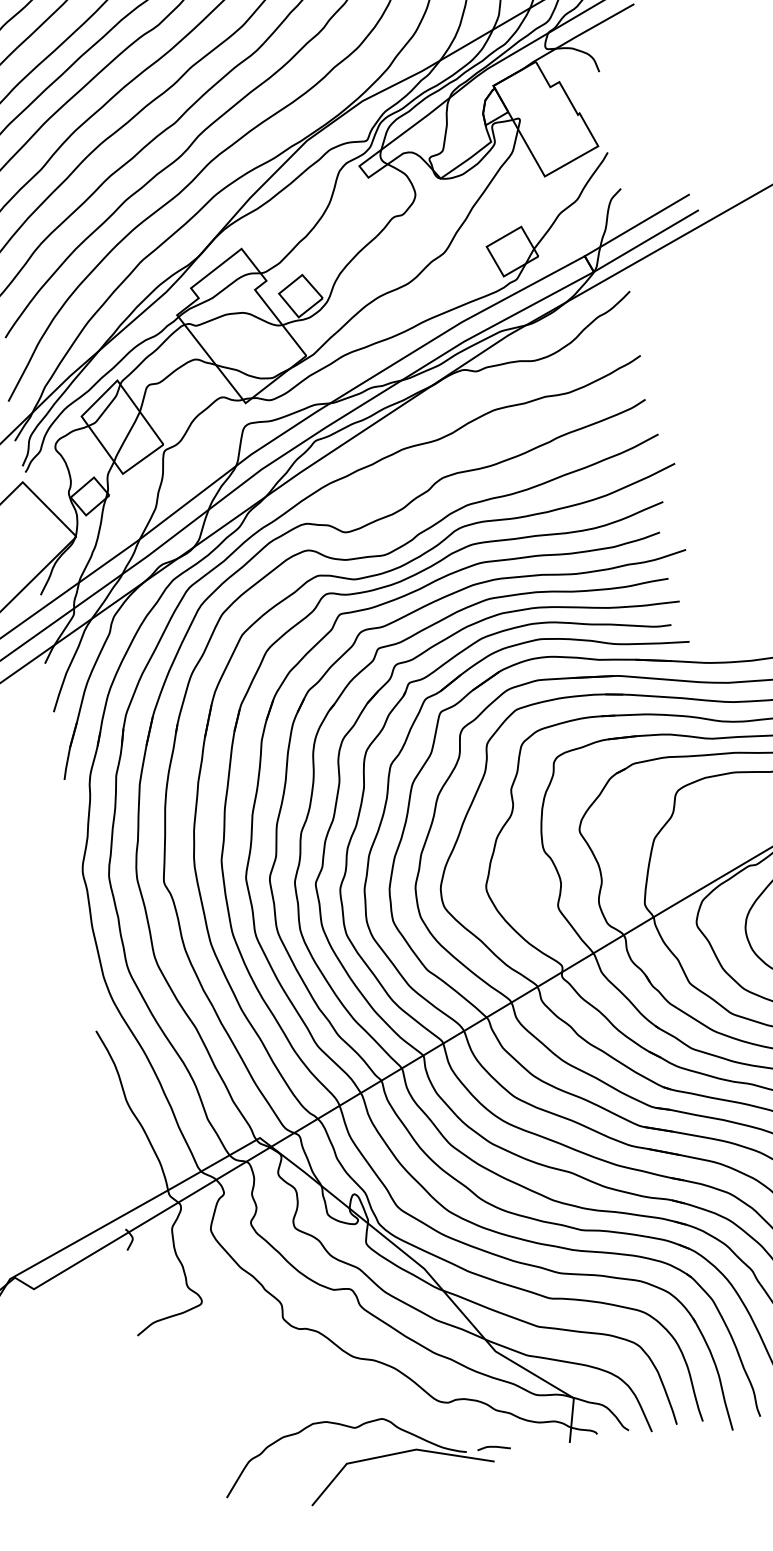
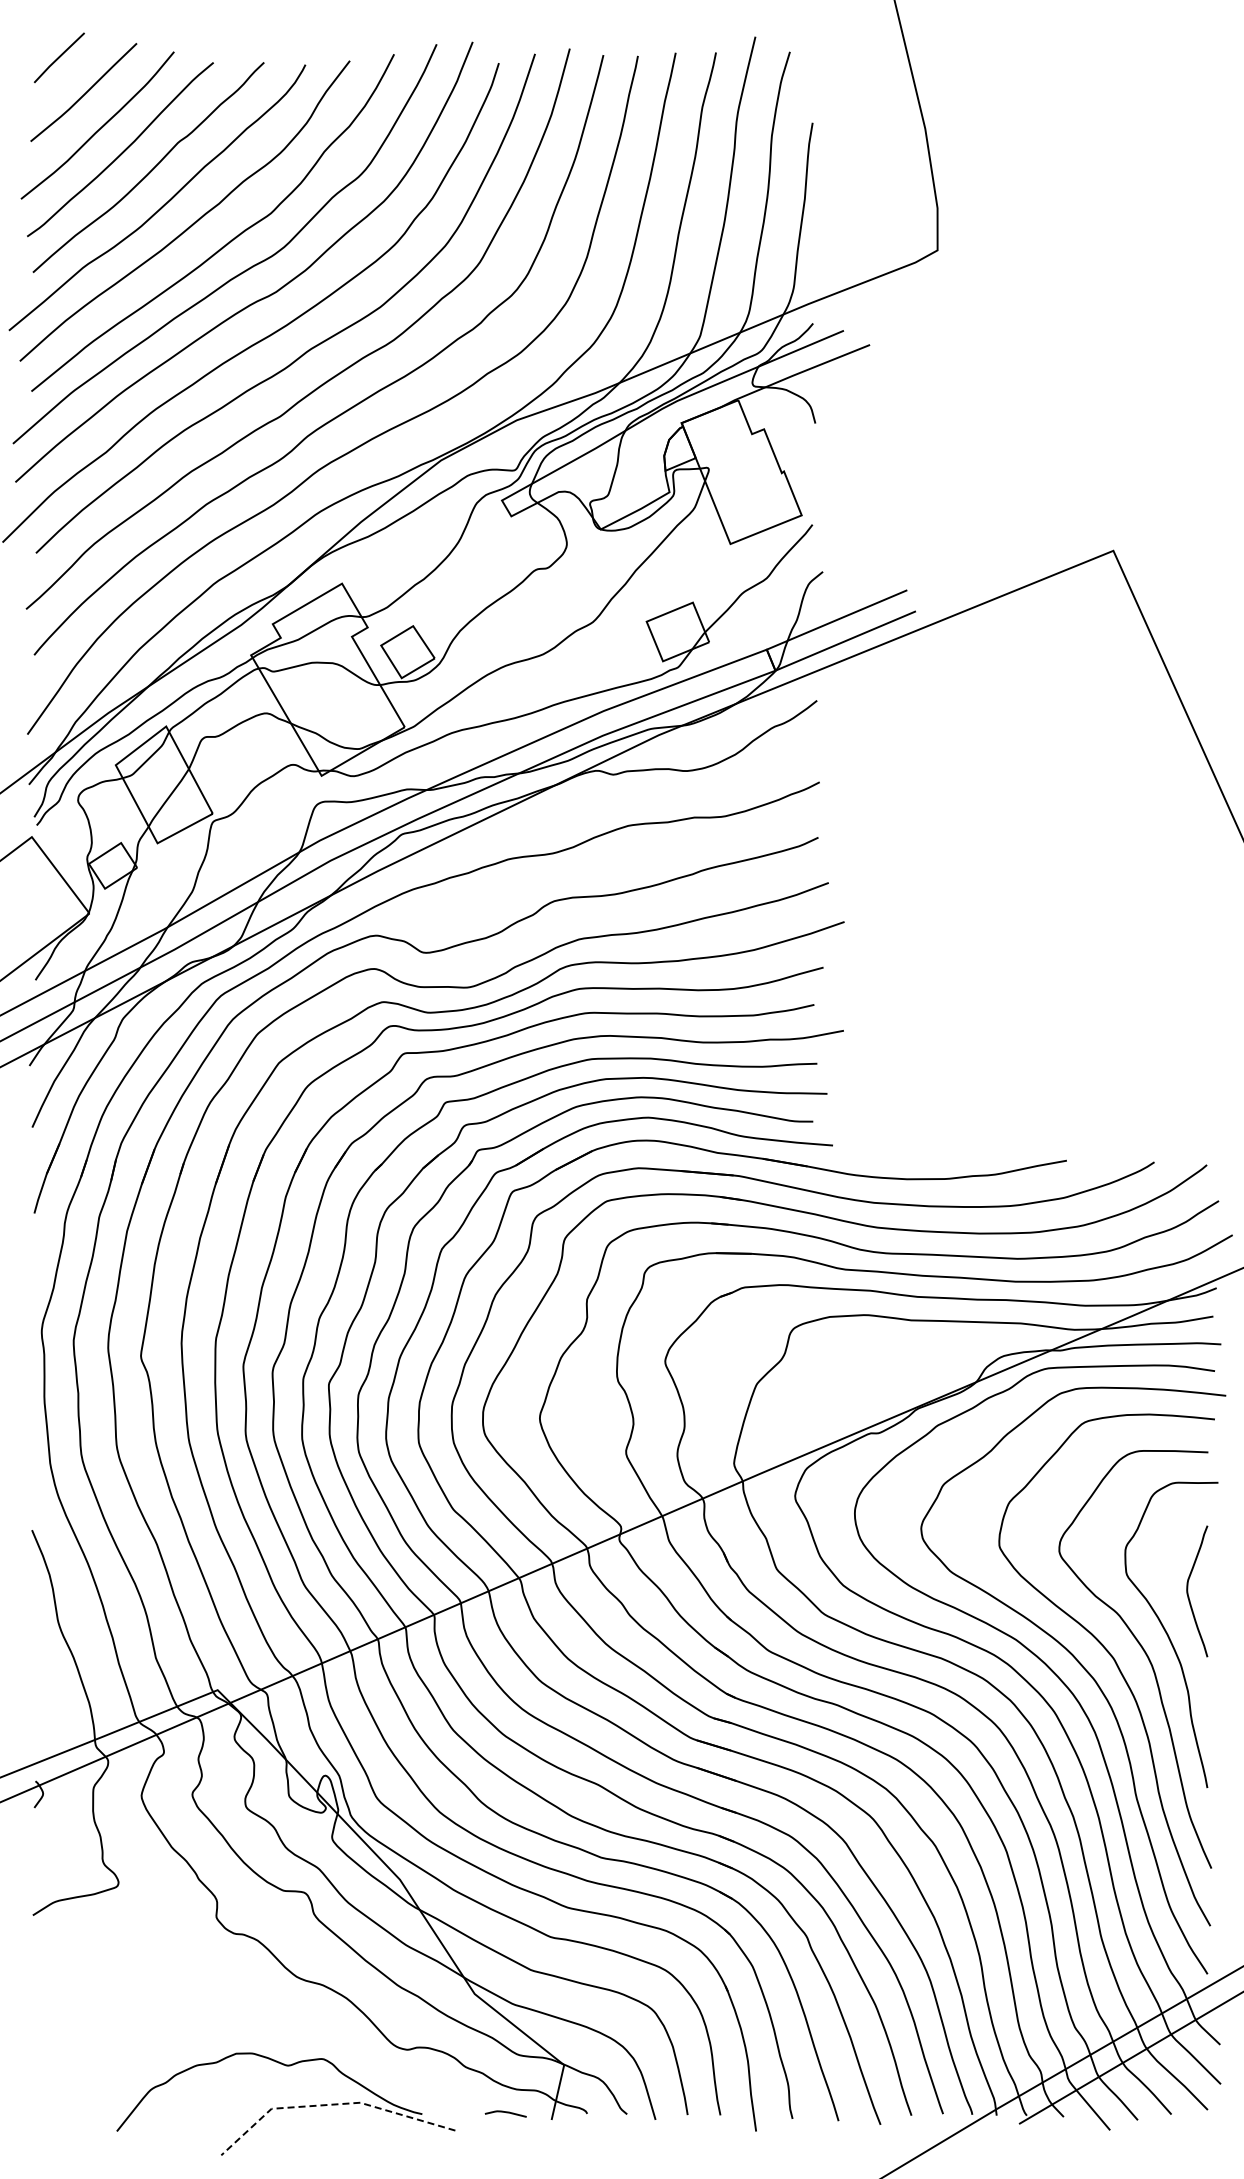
curve: (493, 1447) -> (505, 2112), moved
line: (393, 1454) -> (331, 2104), solid -> dashed

